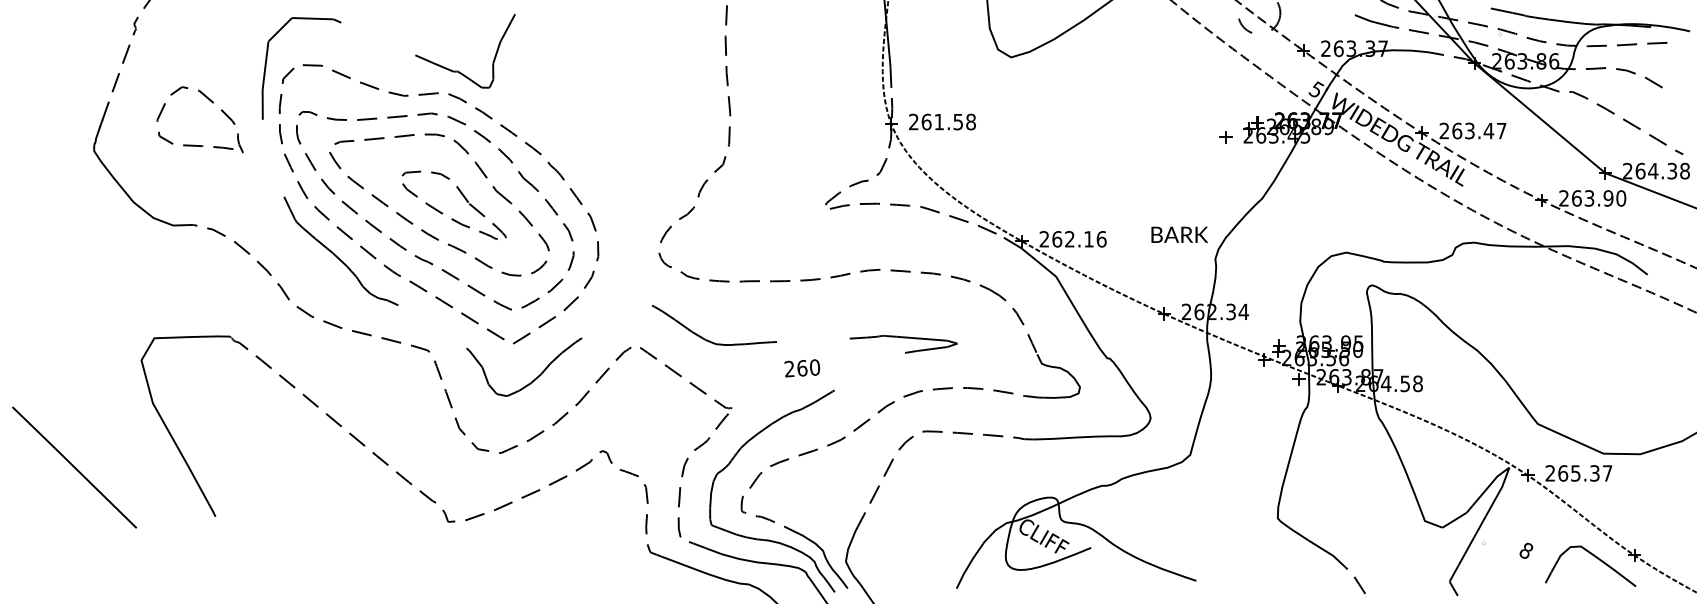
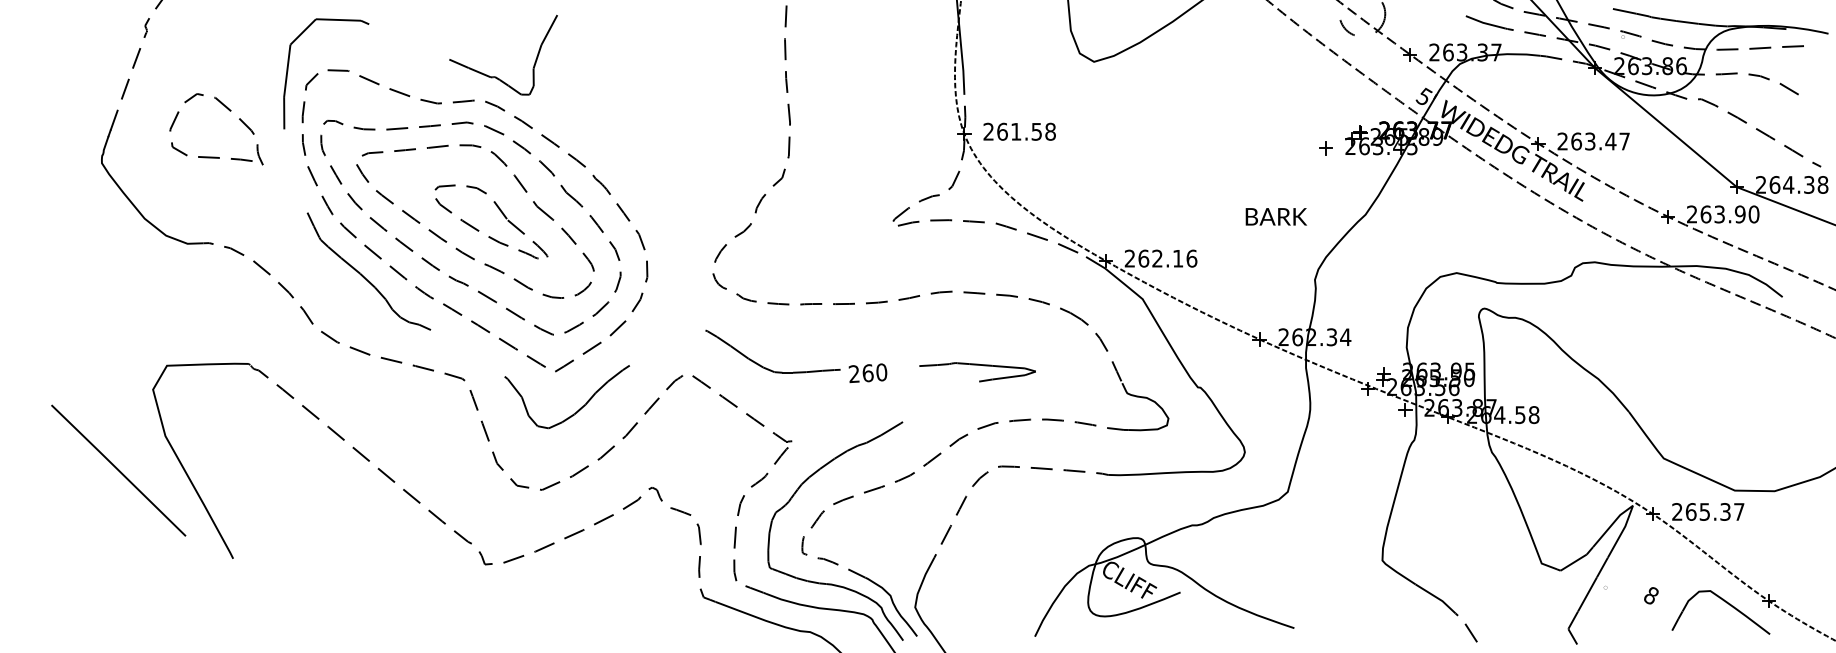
text: (1178, 234) -> (1275, 216), moved
text: (801, 368) -> (867, 373), moved
line: (74, 467) -> (118, 470), moved

